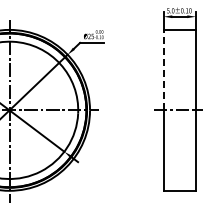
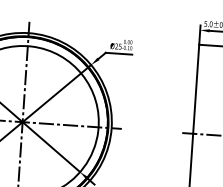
line: (163, 69) -> (196, 88), dashed -> solid

